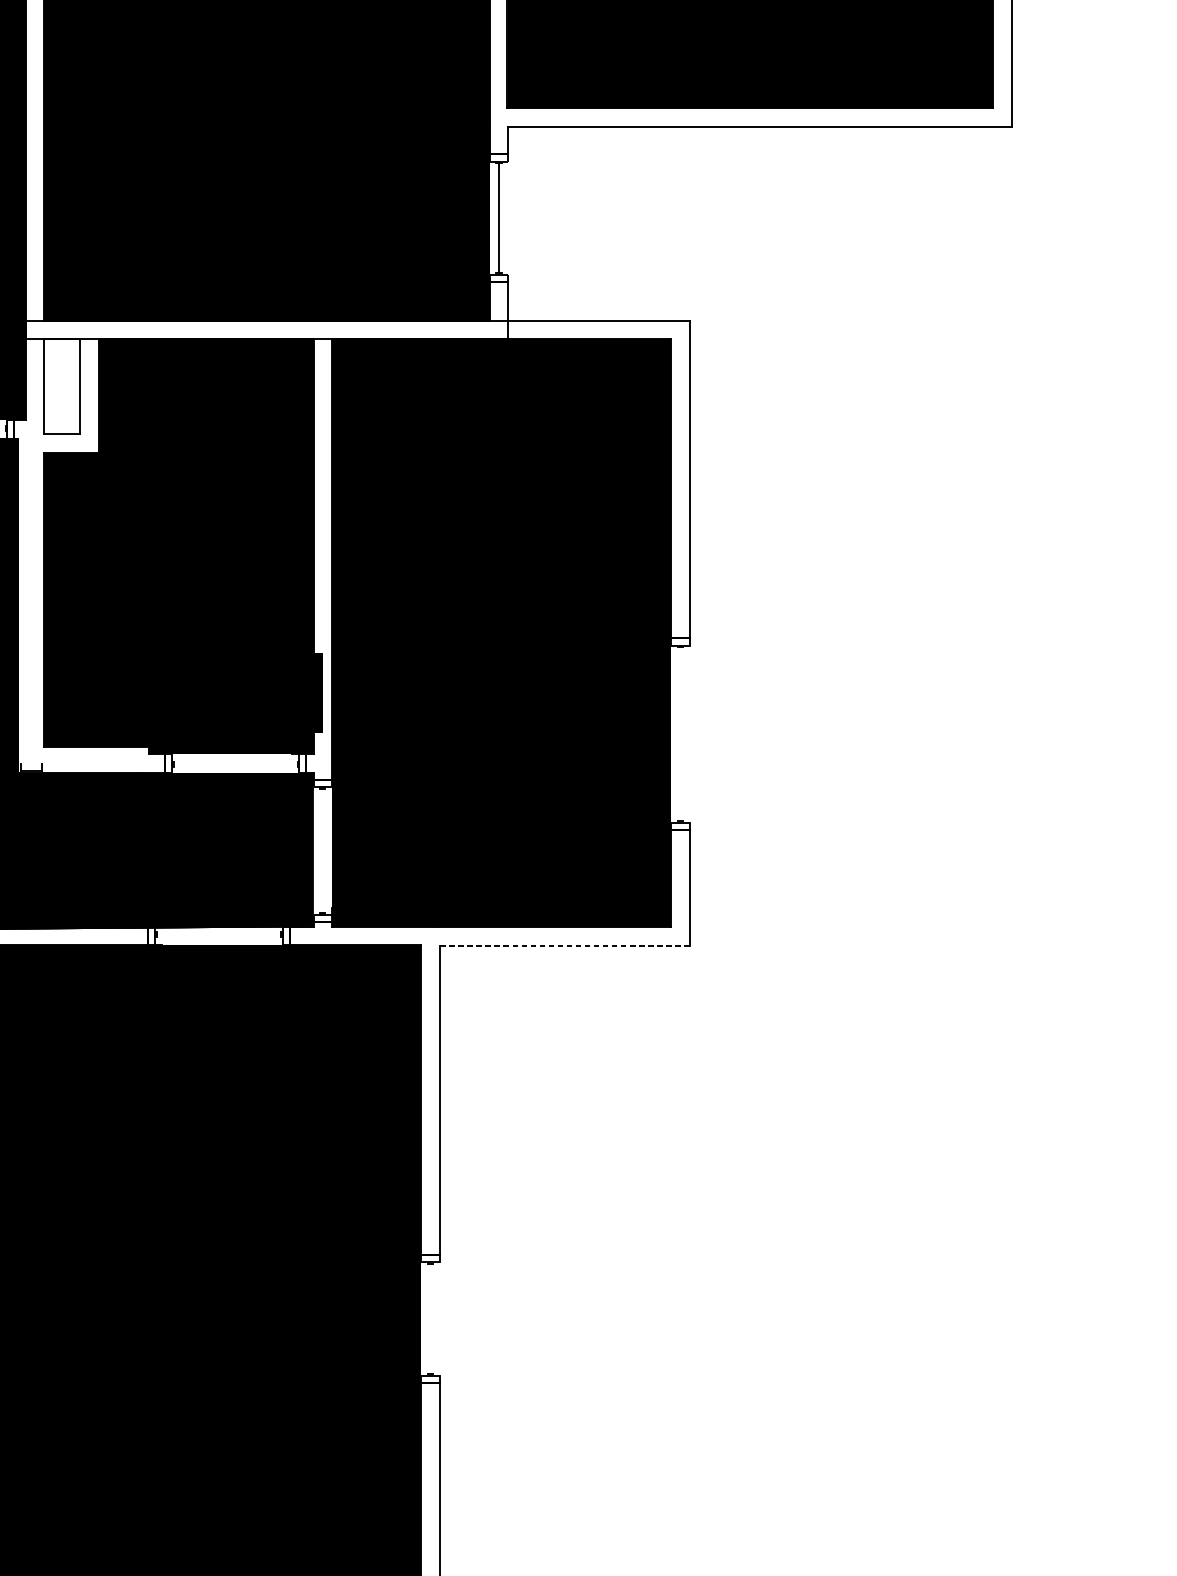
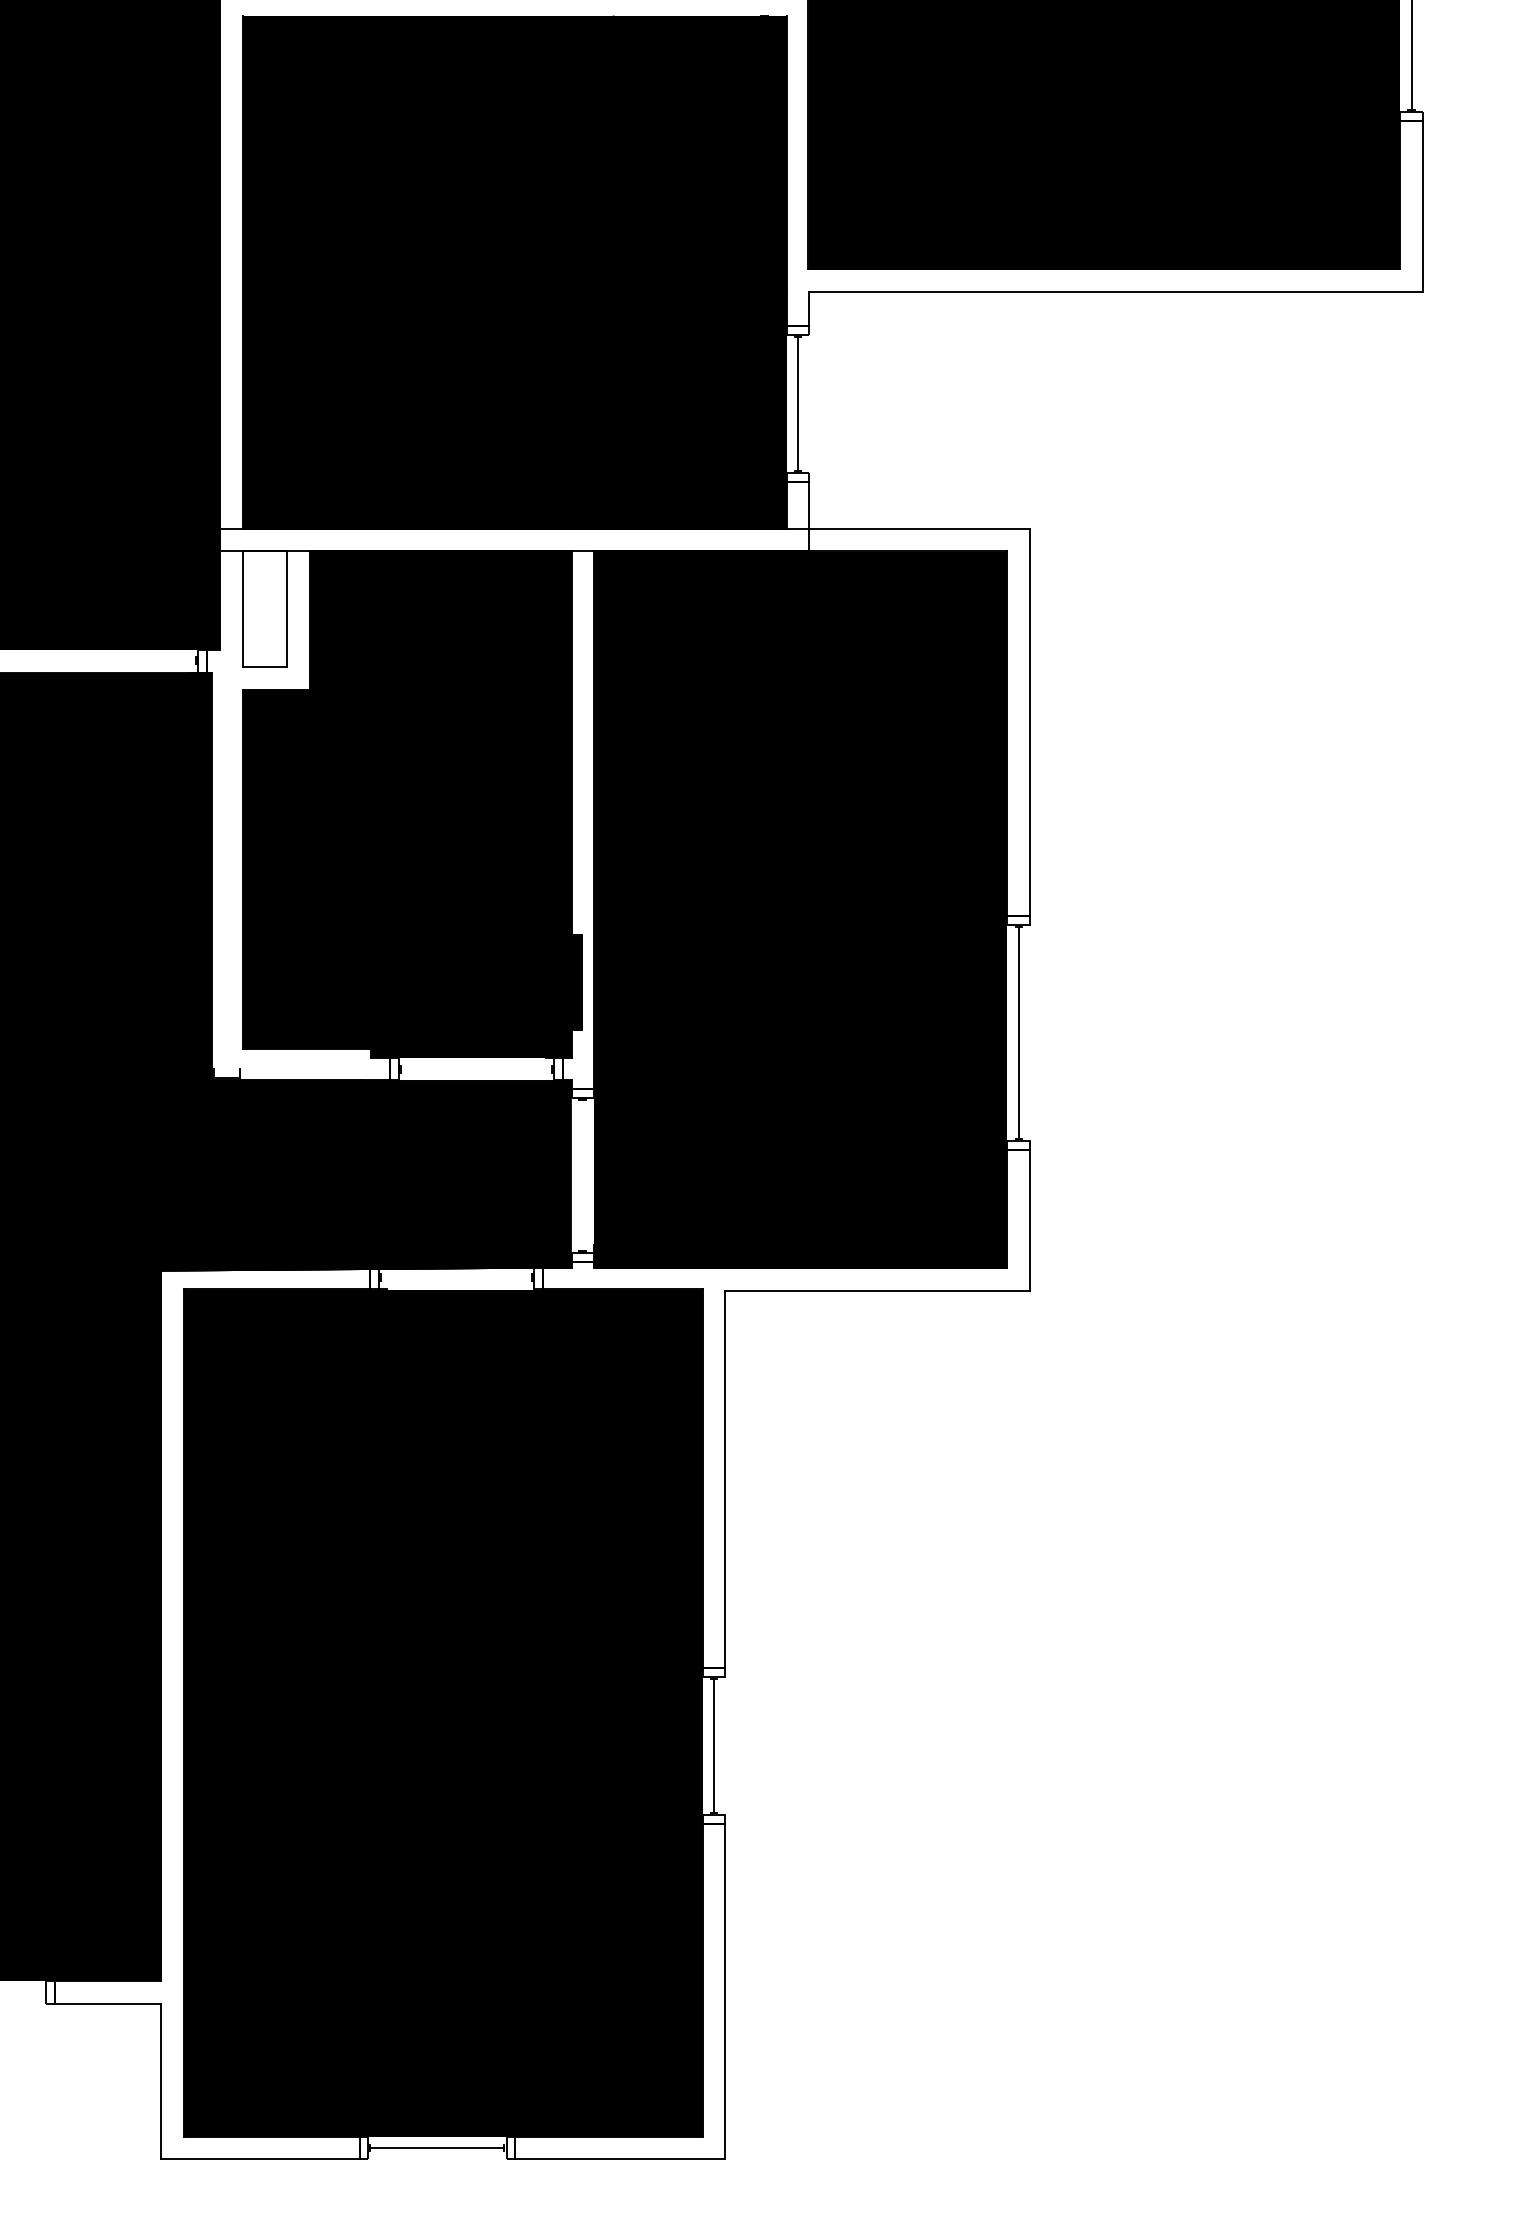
line: (680, 733) -> (1018, 1032), added
line: (564, 946) -> (877, 1291), dashed -> solid
line: (430, 1318) -> (714, 1745), added

